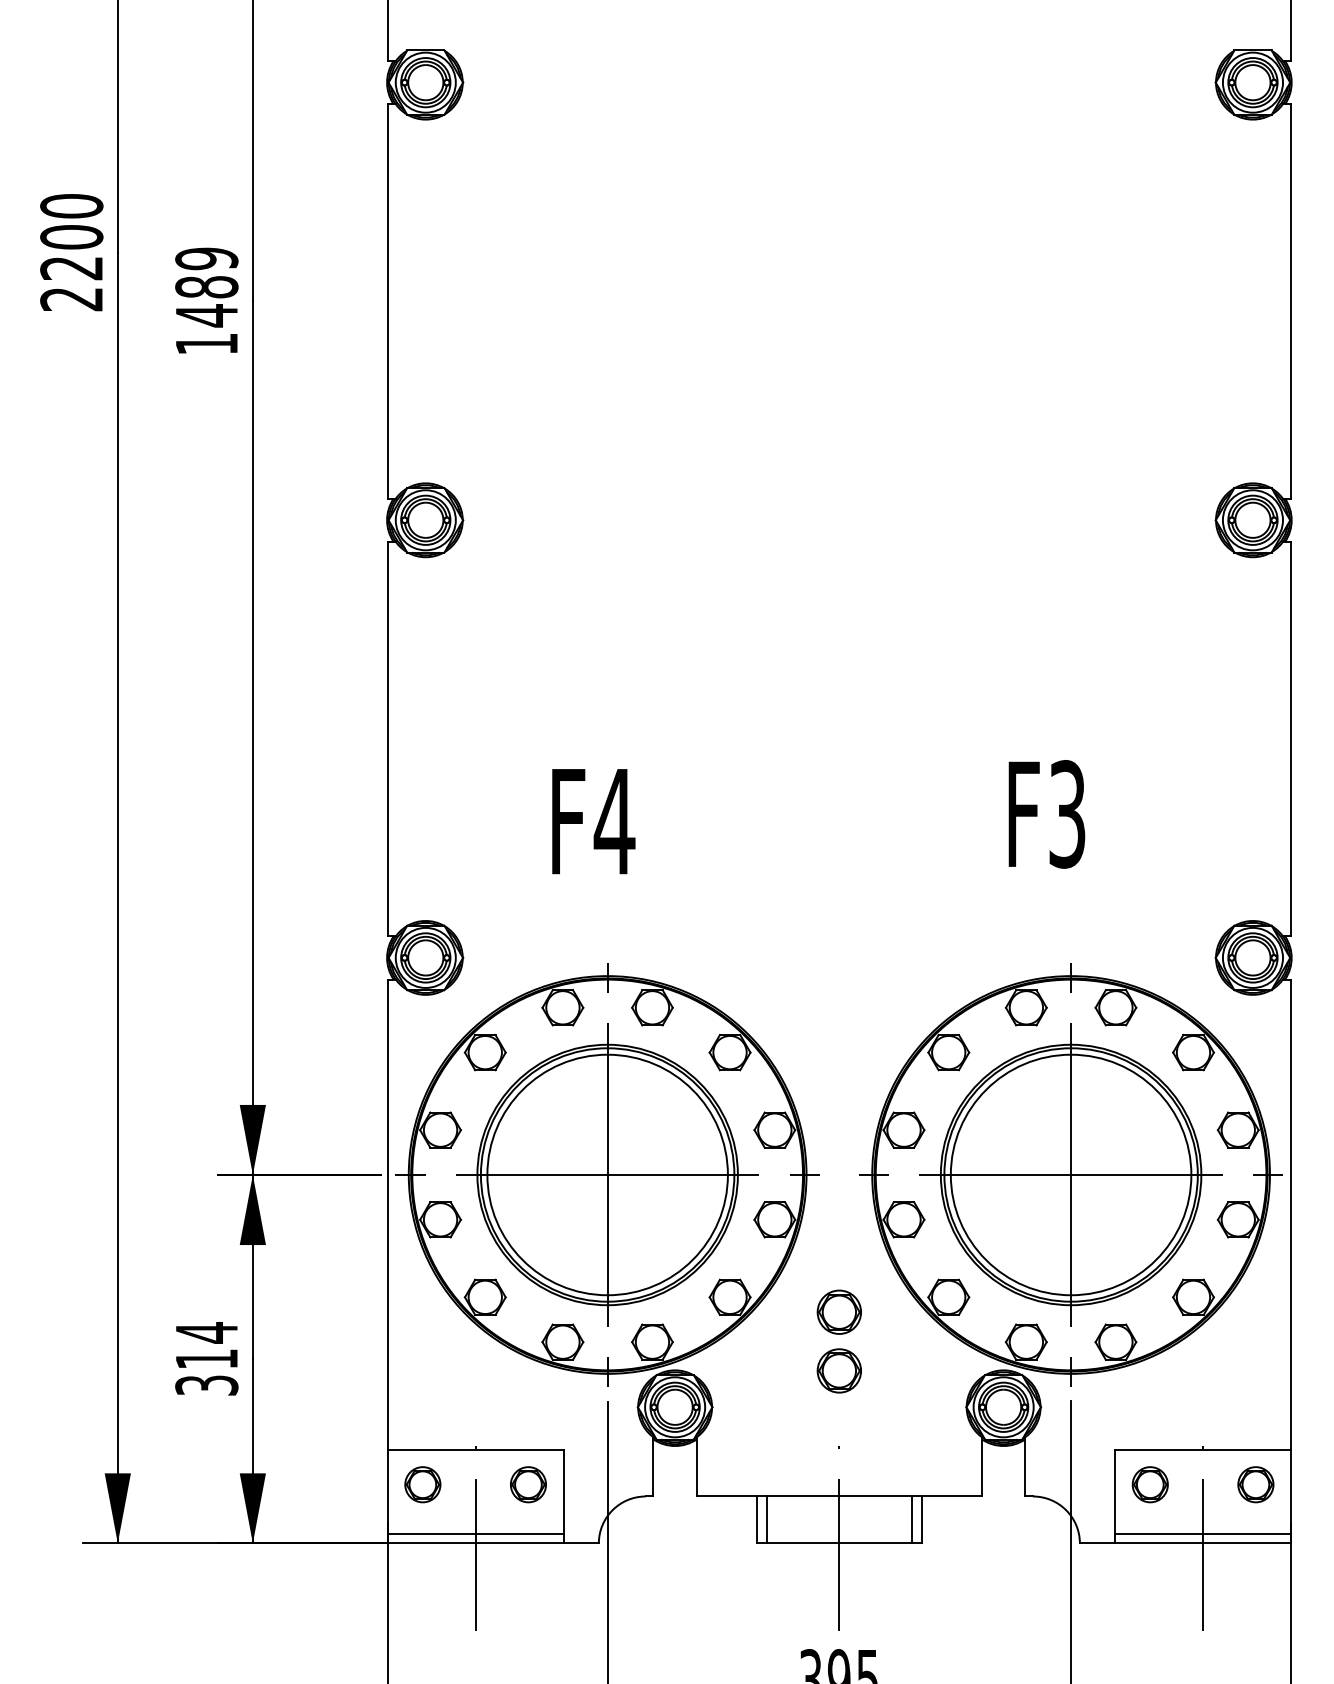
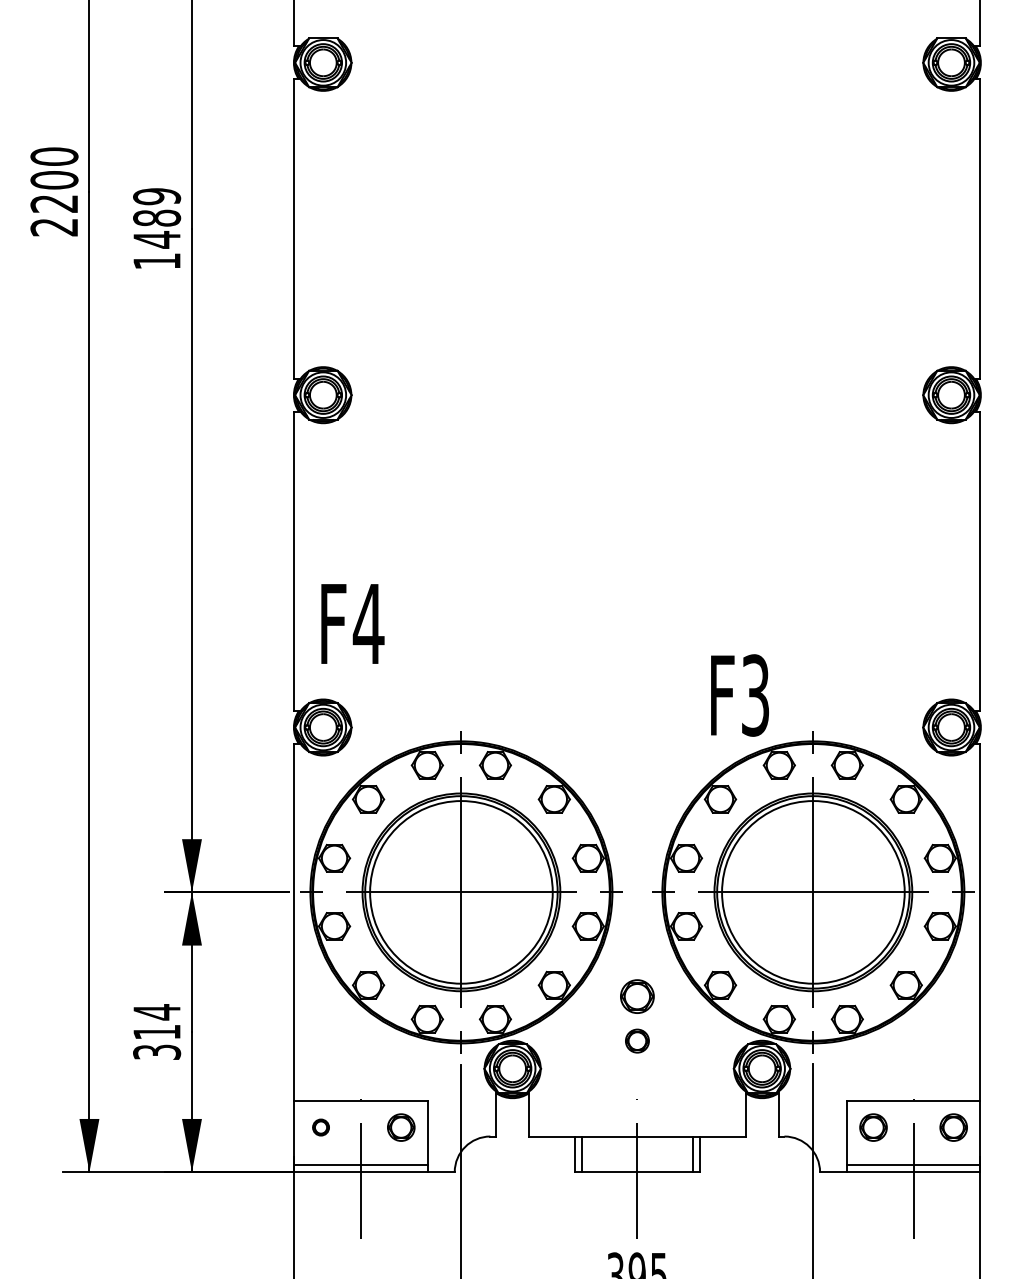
text: (1046, 814) -> (739, 695), moved
text: (593, 820) -> (352, 623), moved
part: (839, 1370) -> (637, 1040), size x0.7
part: (422, 1484) -> (320, 1127), size x0.6

